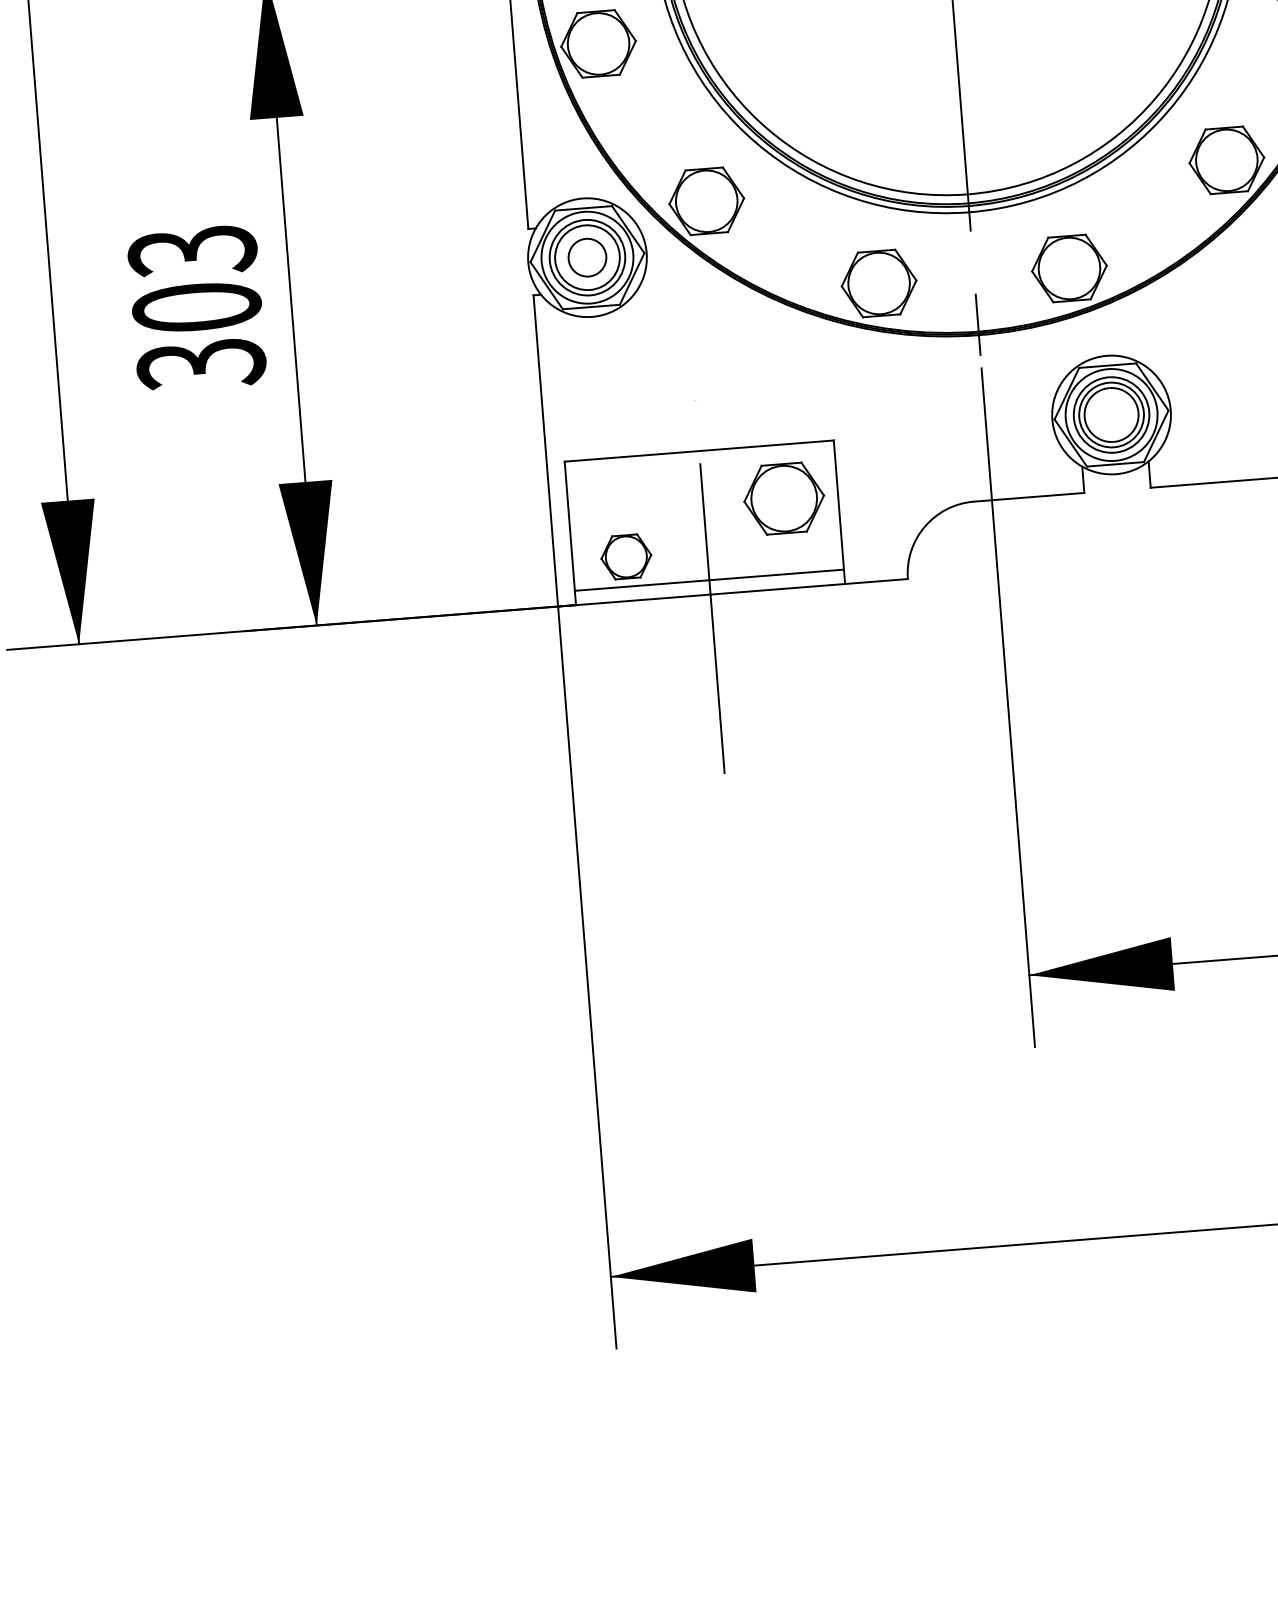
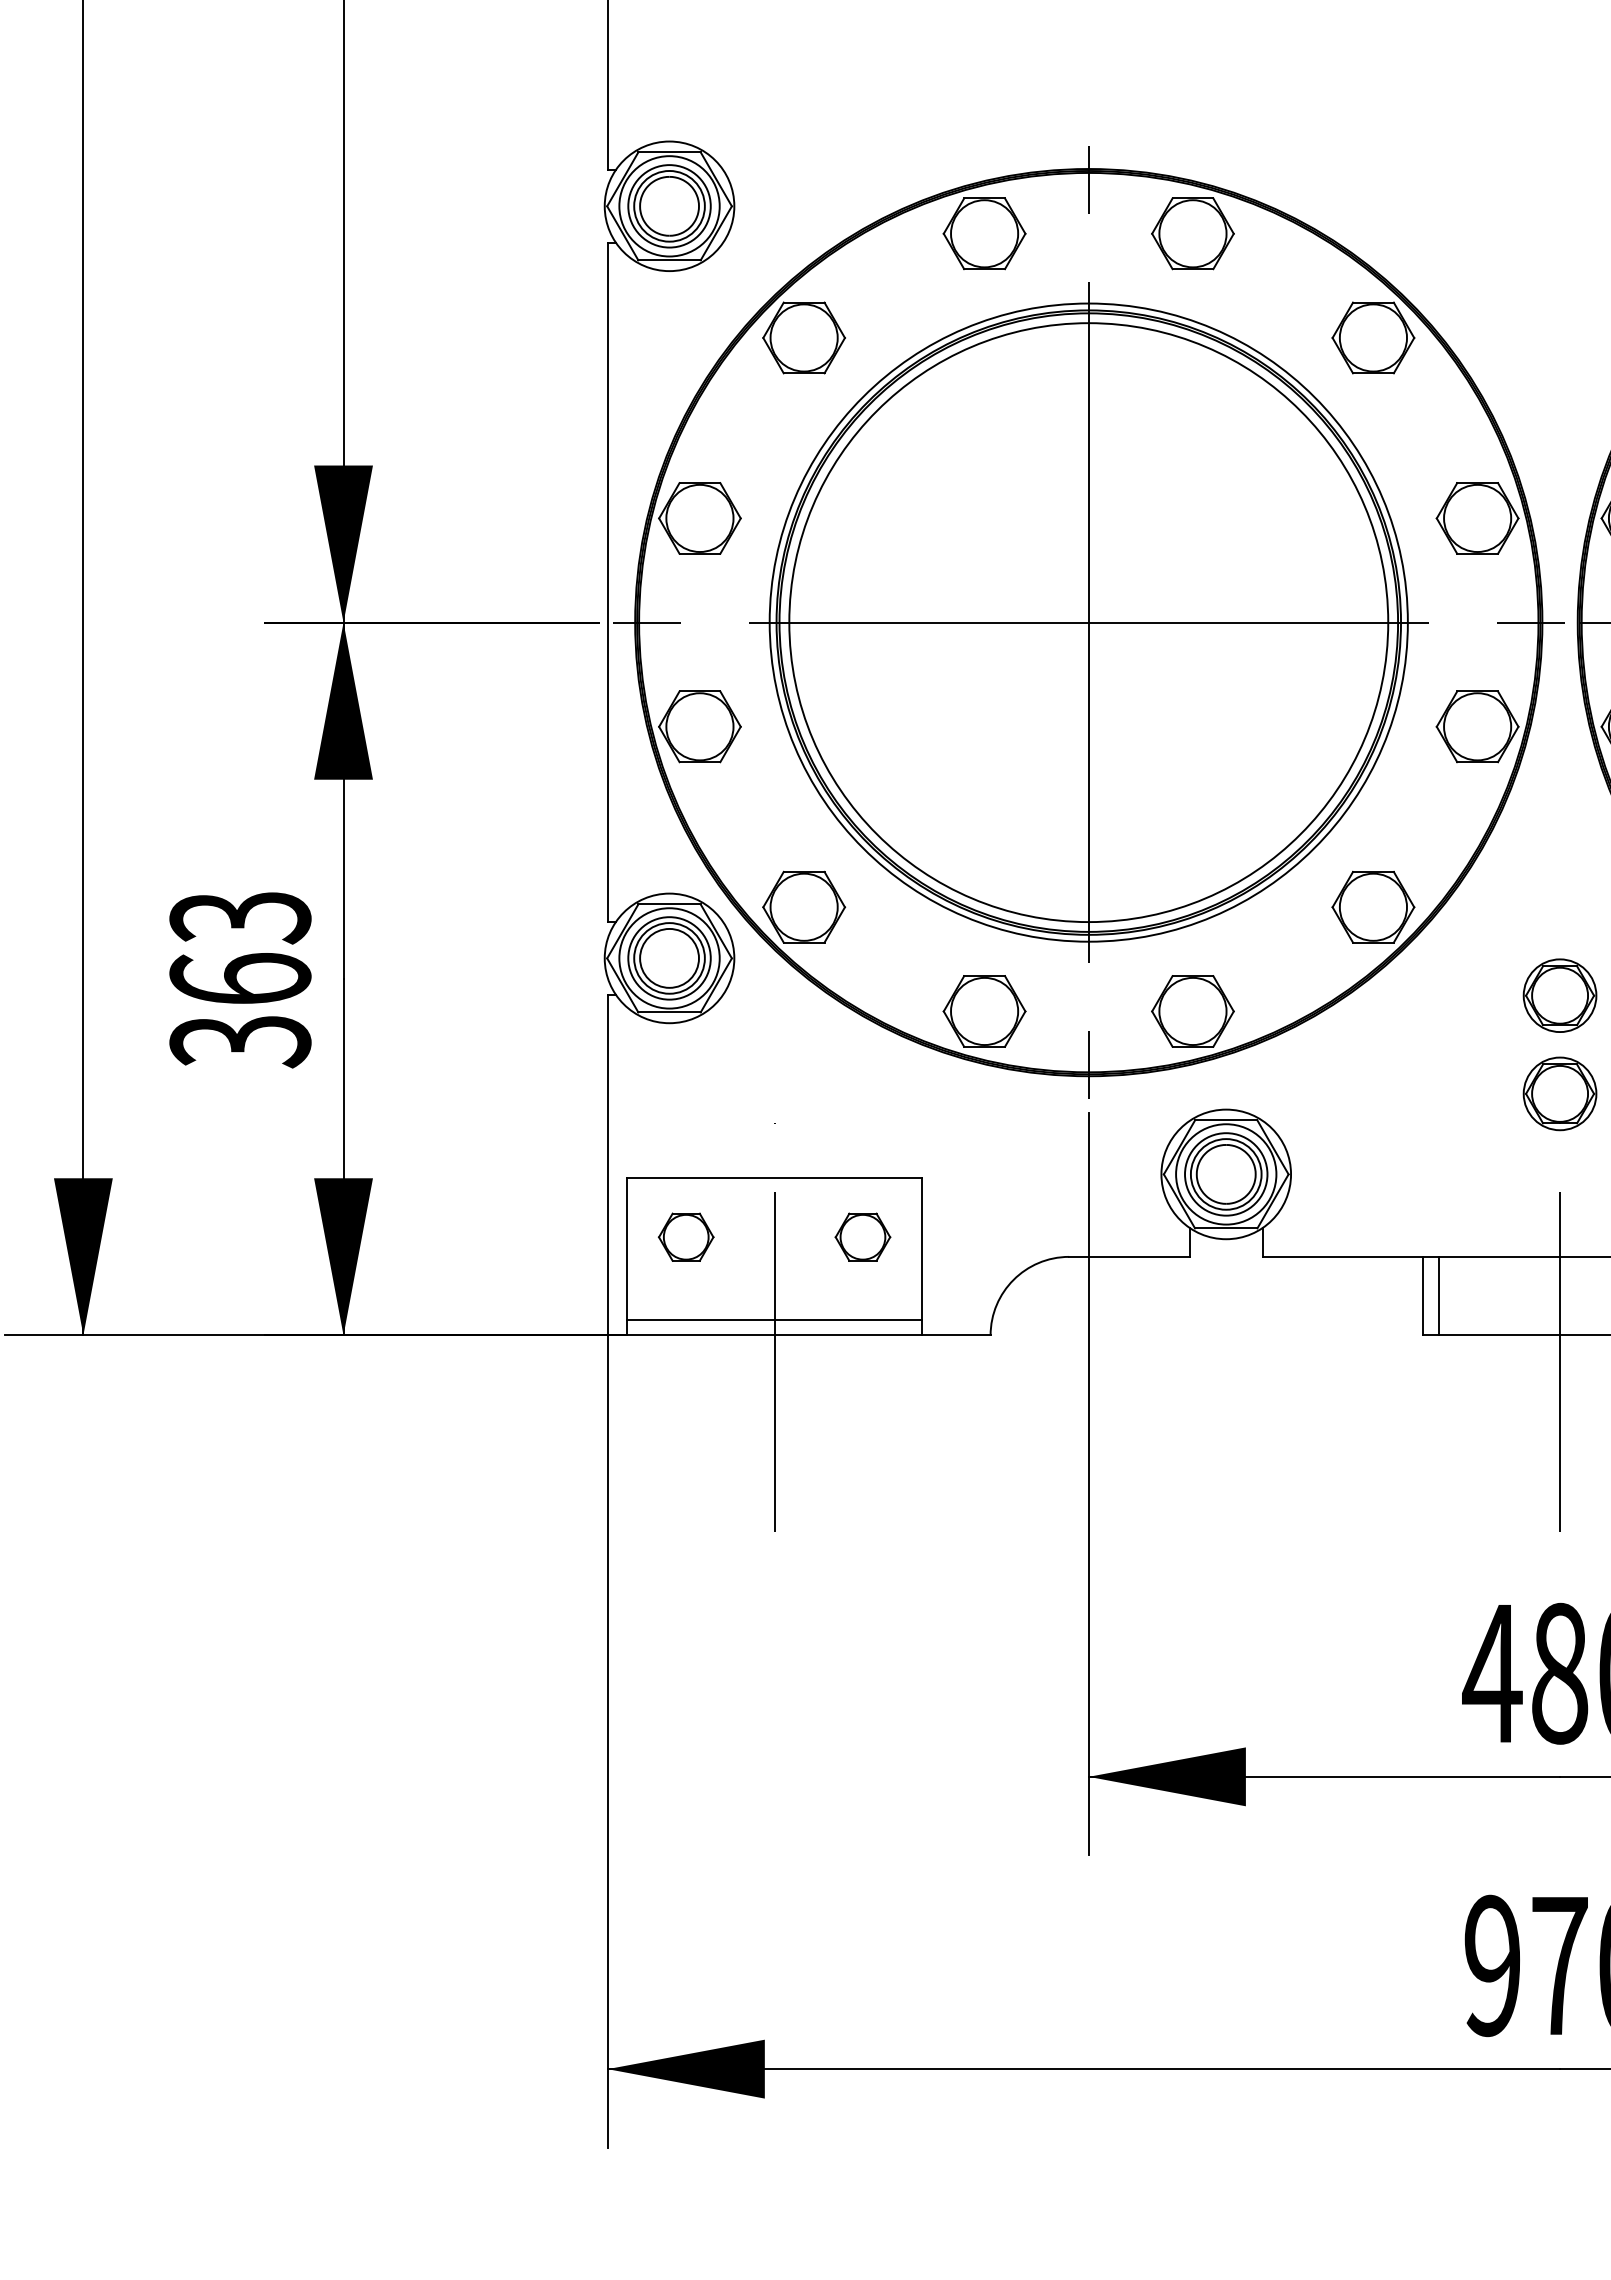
circle: (587, 256) -> (669, 957), size x1.43
text: (196, 306) -> (240, 978), 303 -> 363
part: (783, 497) -> (862, 1236), size x0.62
part: (625, 556) -> (685, 1236), moved

